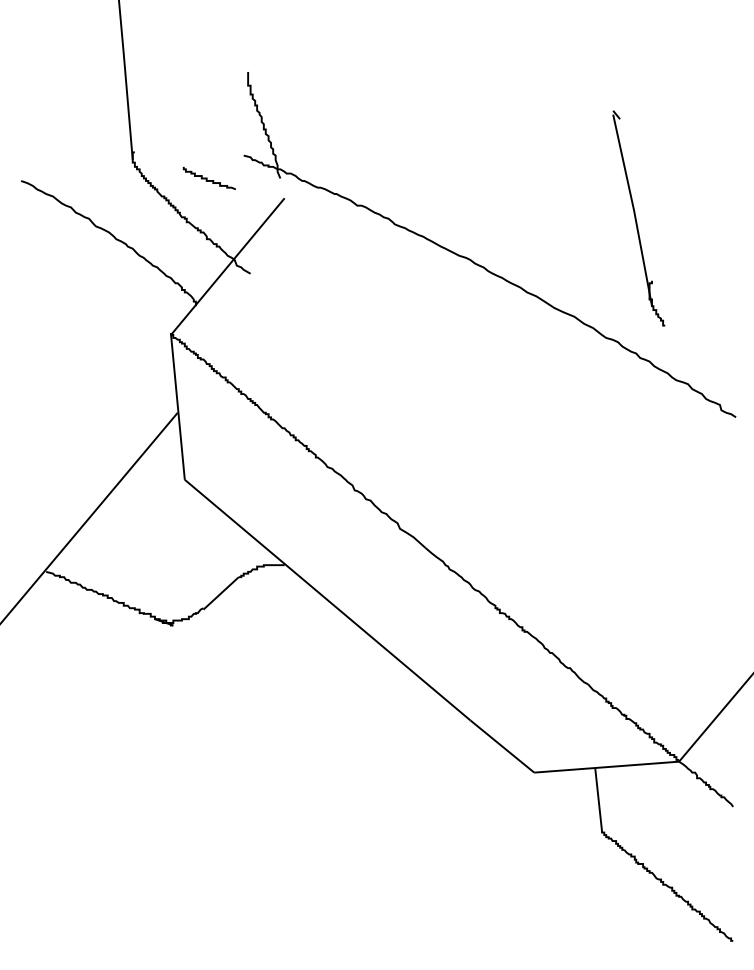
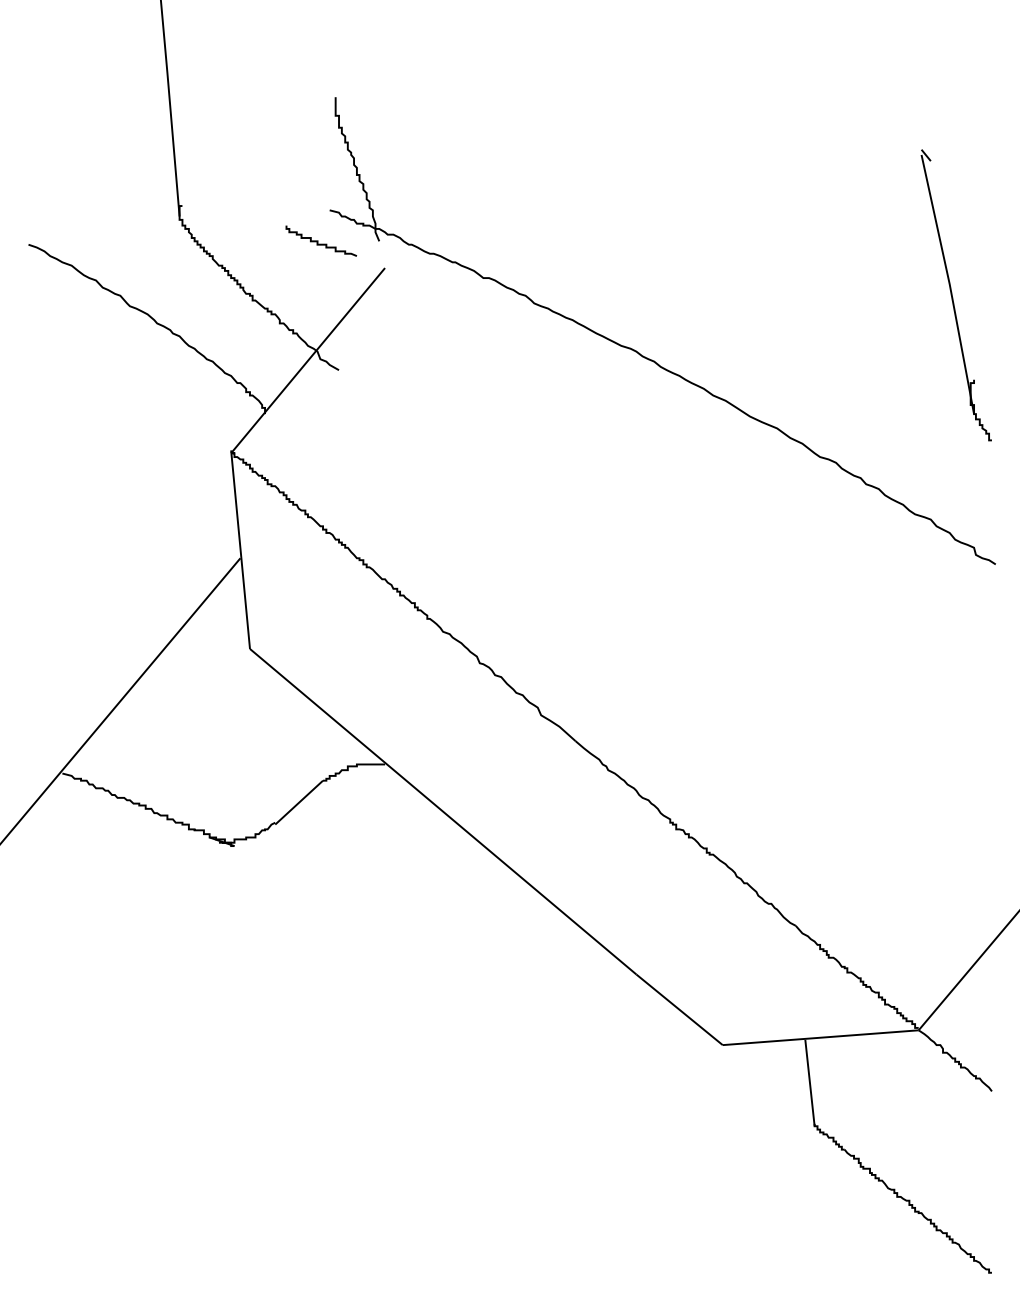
curve: (207, 178) -> (318, 241), moved
part: (638, 218) -> (955, 295), moved

